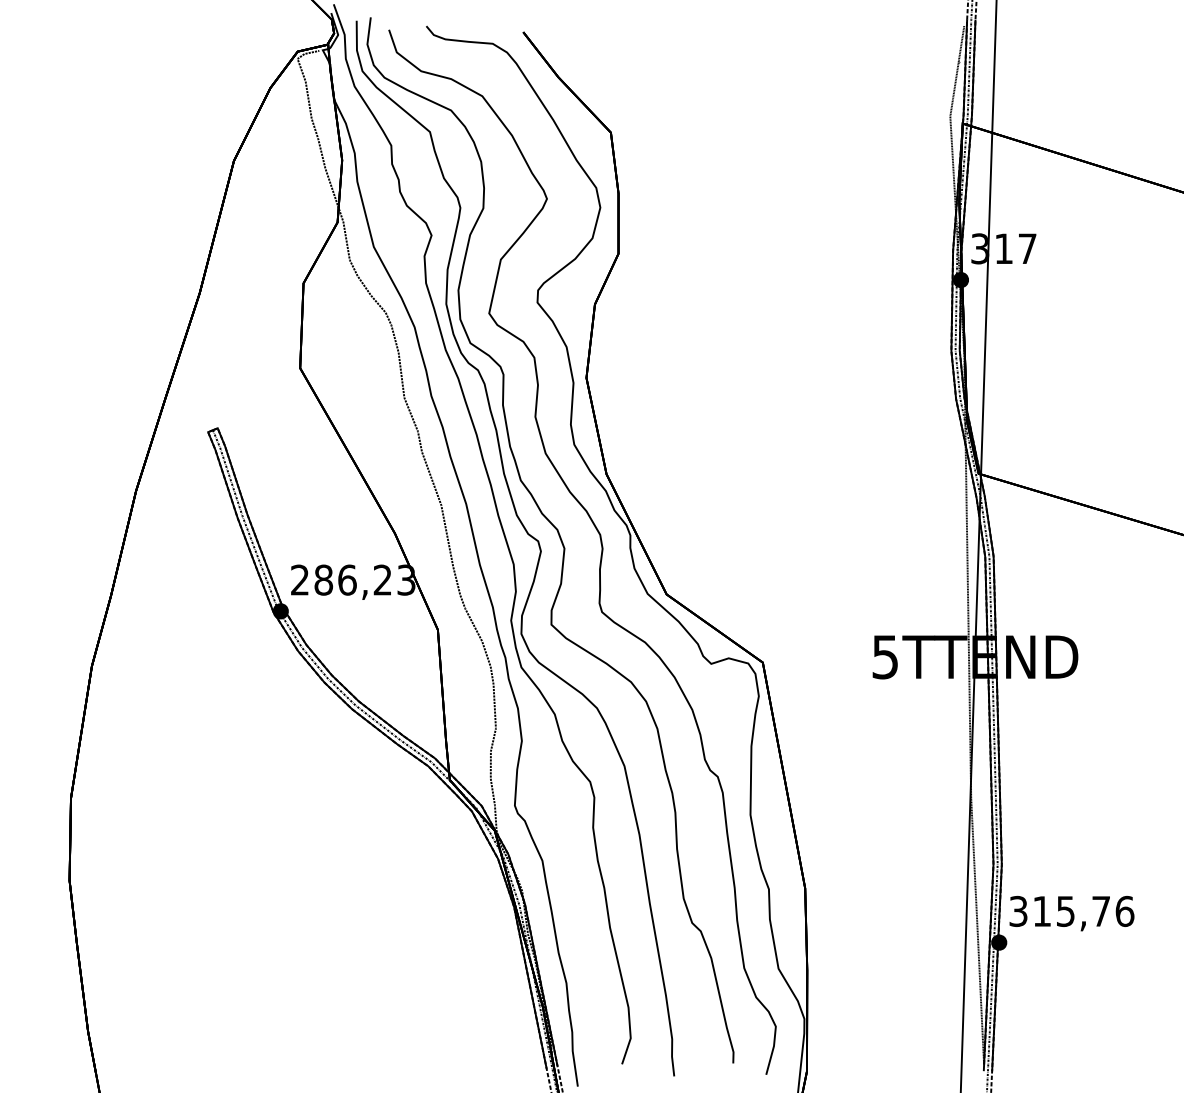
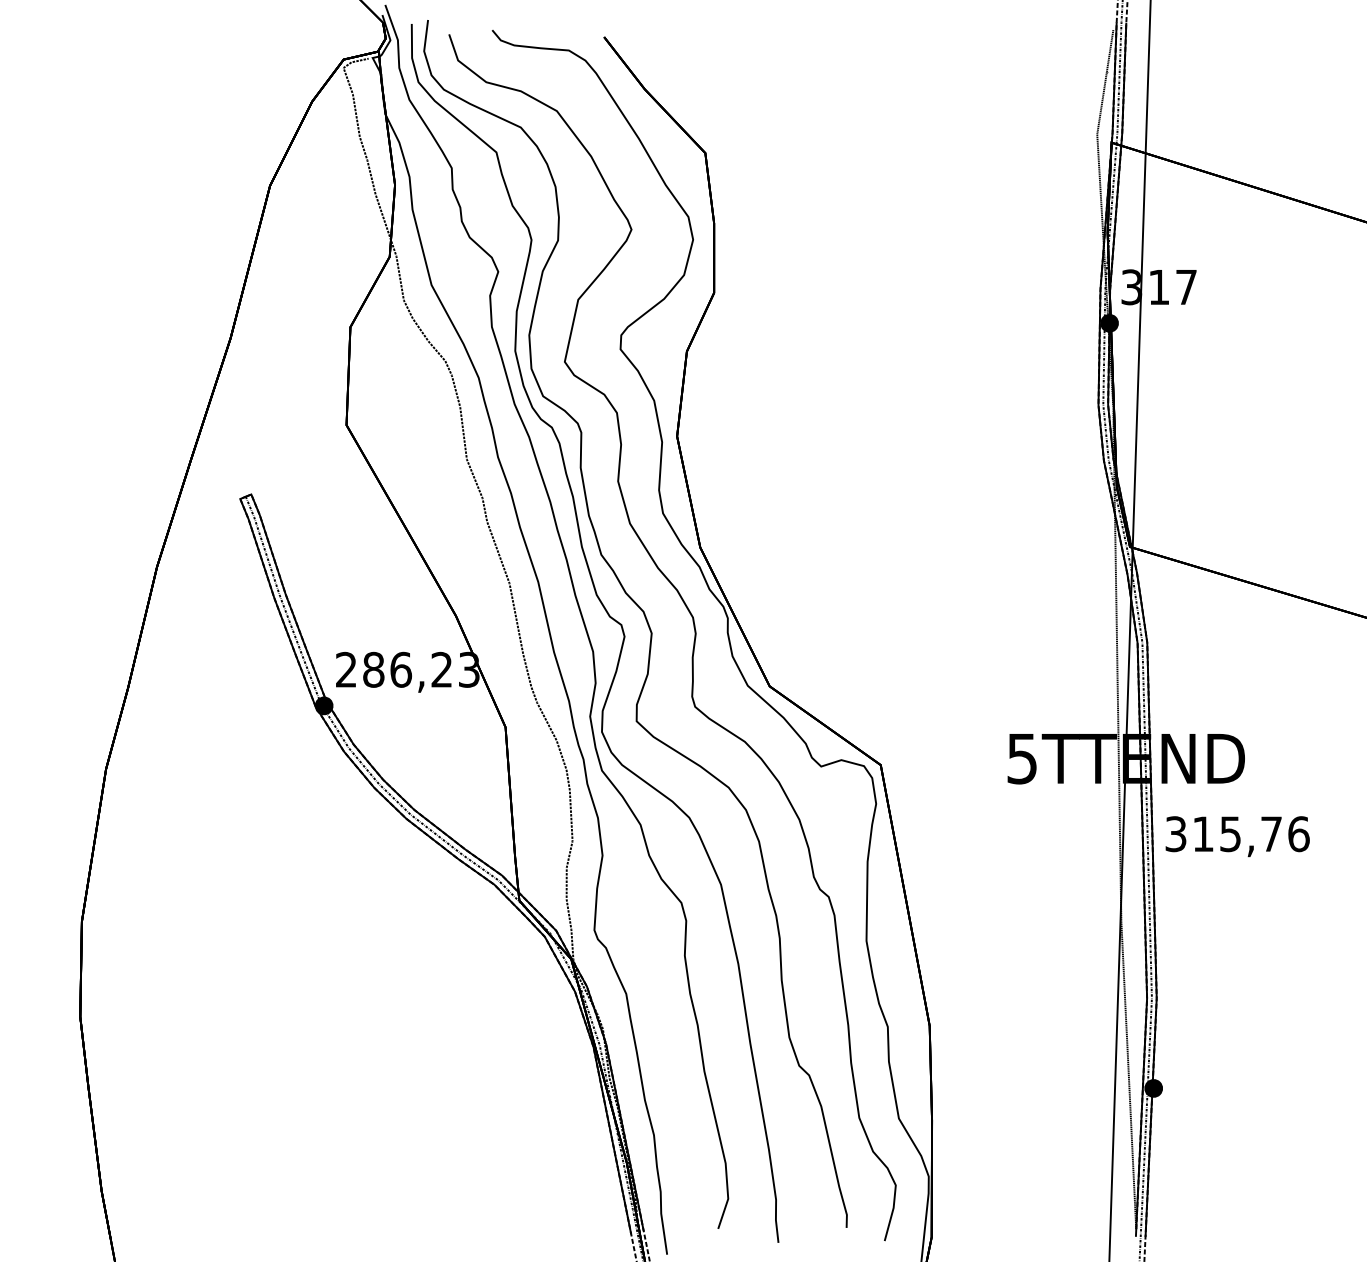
text: (1071, 913) -> (1237, 836), moved

